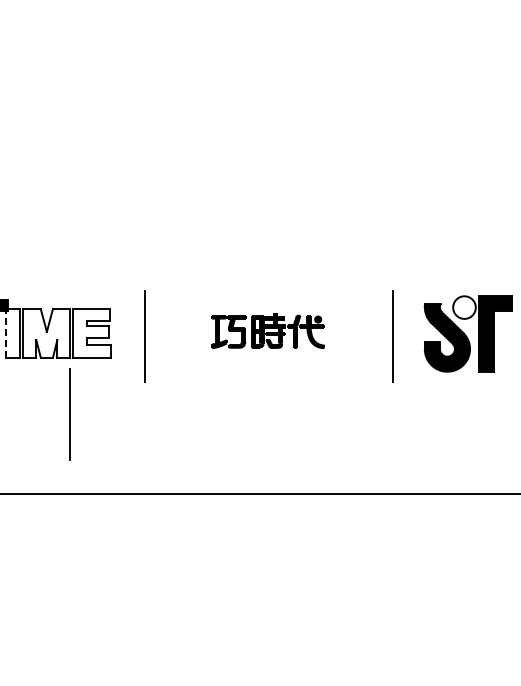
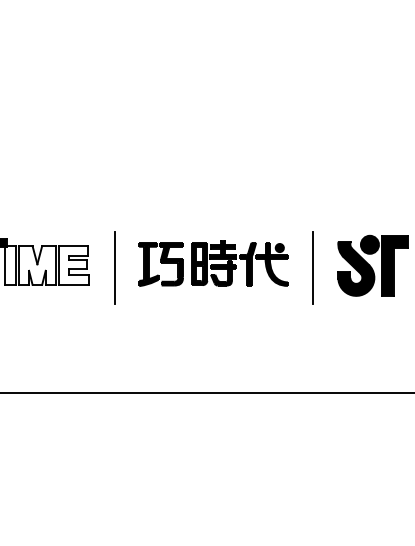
fill: (464, 307) -> (369, 244), added
part: (268, 331) -> (213, 263), size x1.67
line: (6, 332) -> (5, 264), dashed -> solid
line: (69, 414) -> (55, 329), removed

